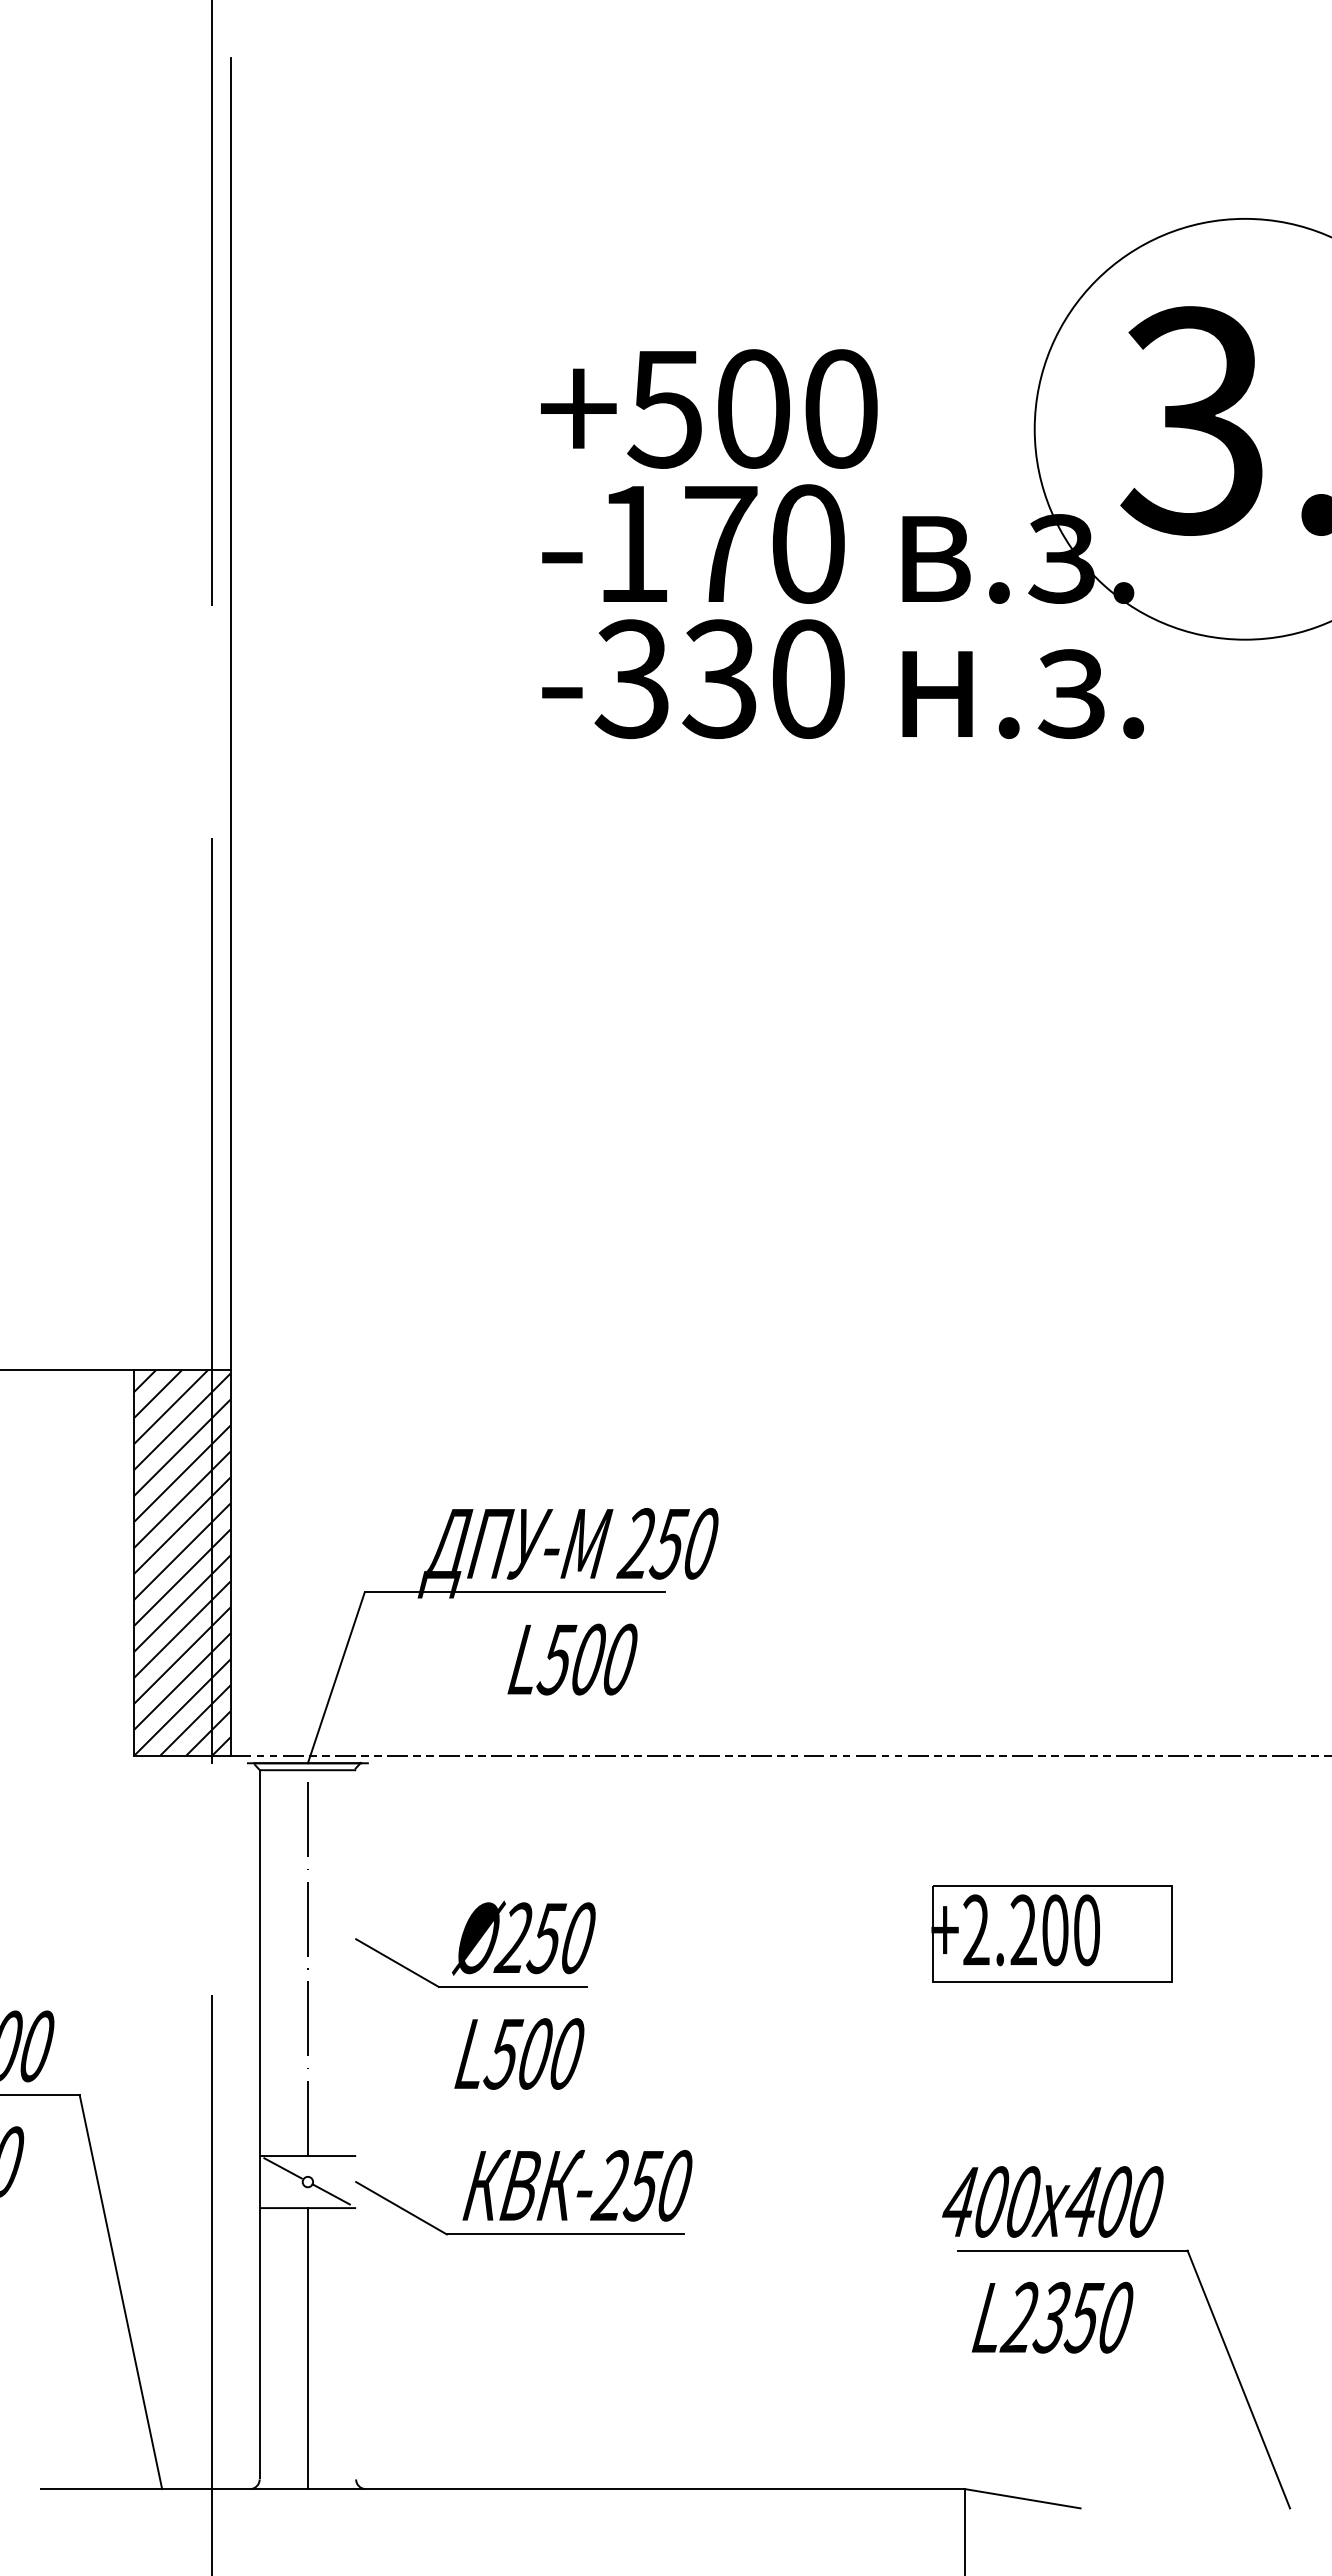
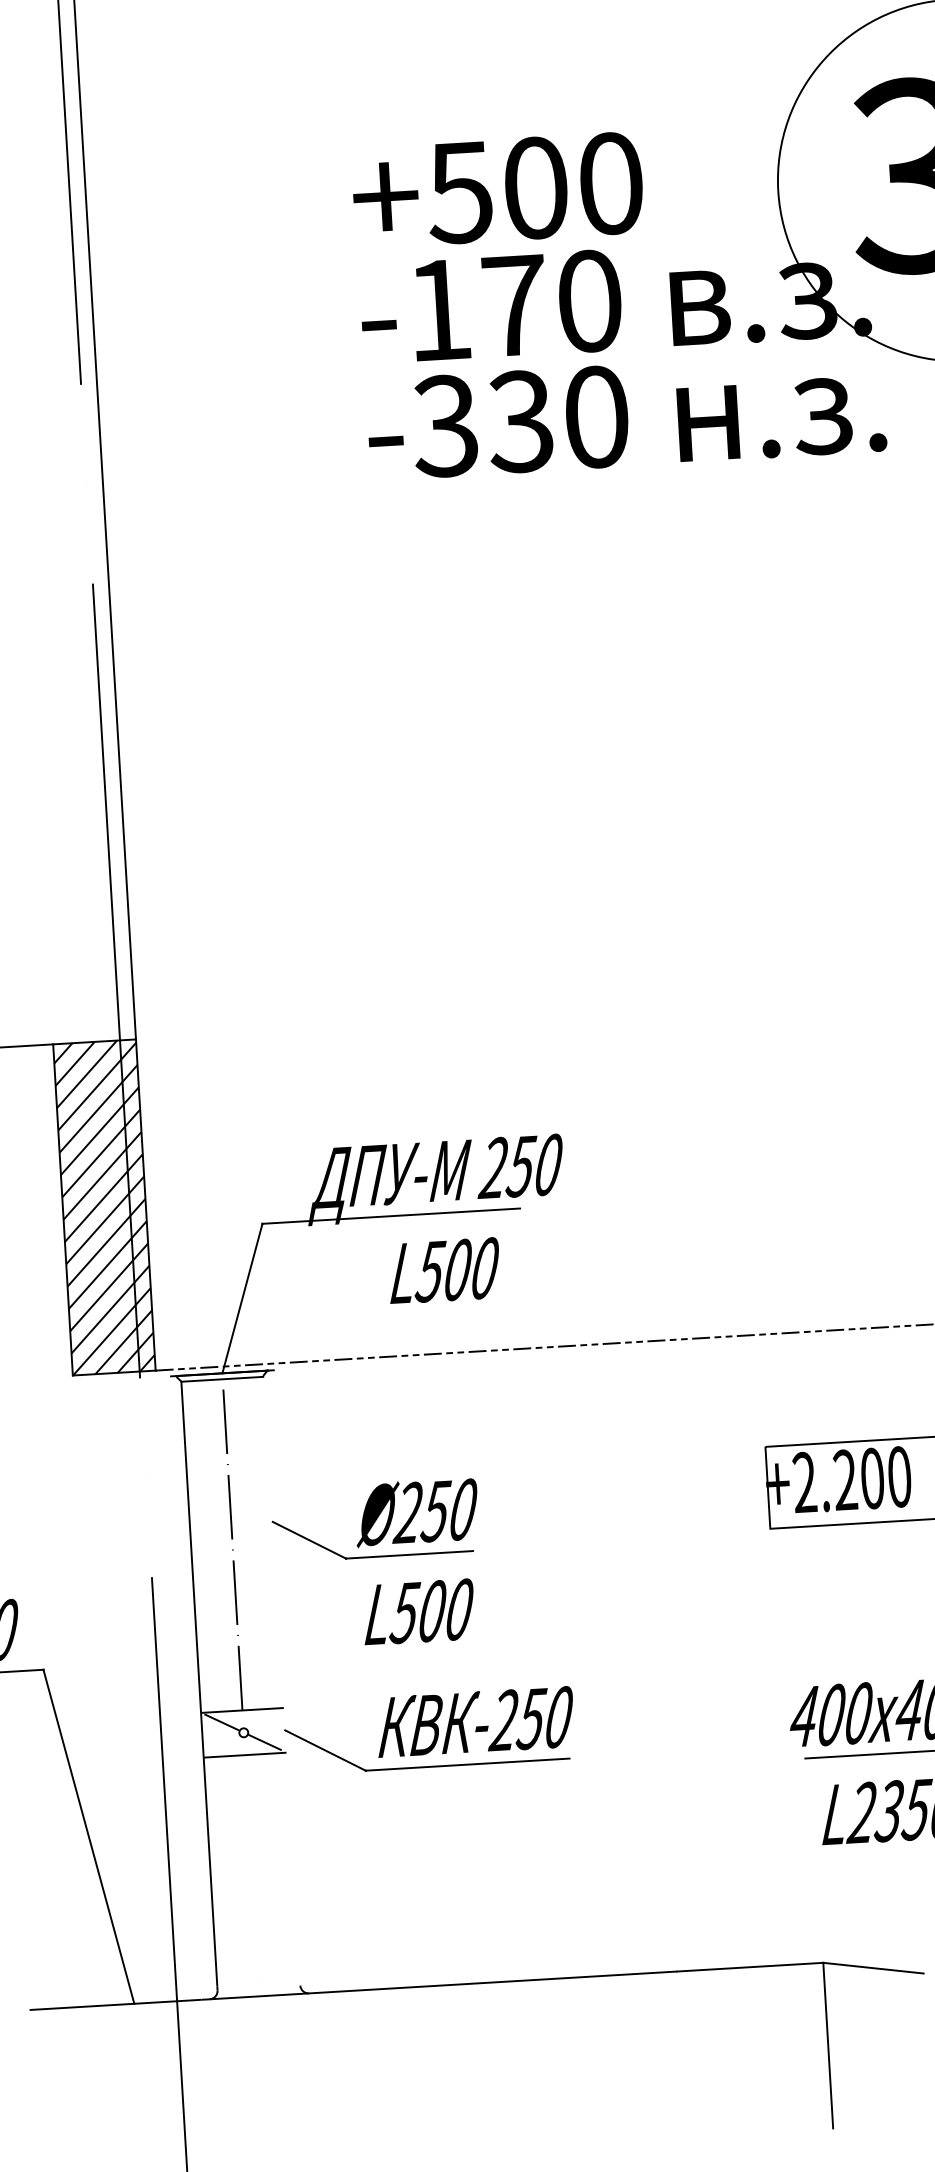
line: (307, 2348) -> (251, 1875), removed

